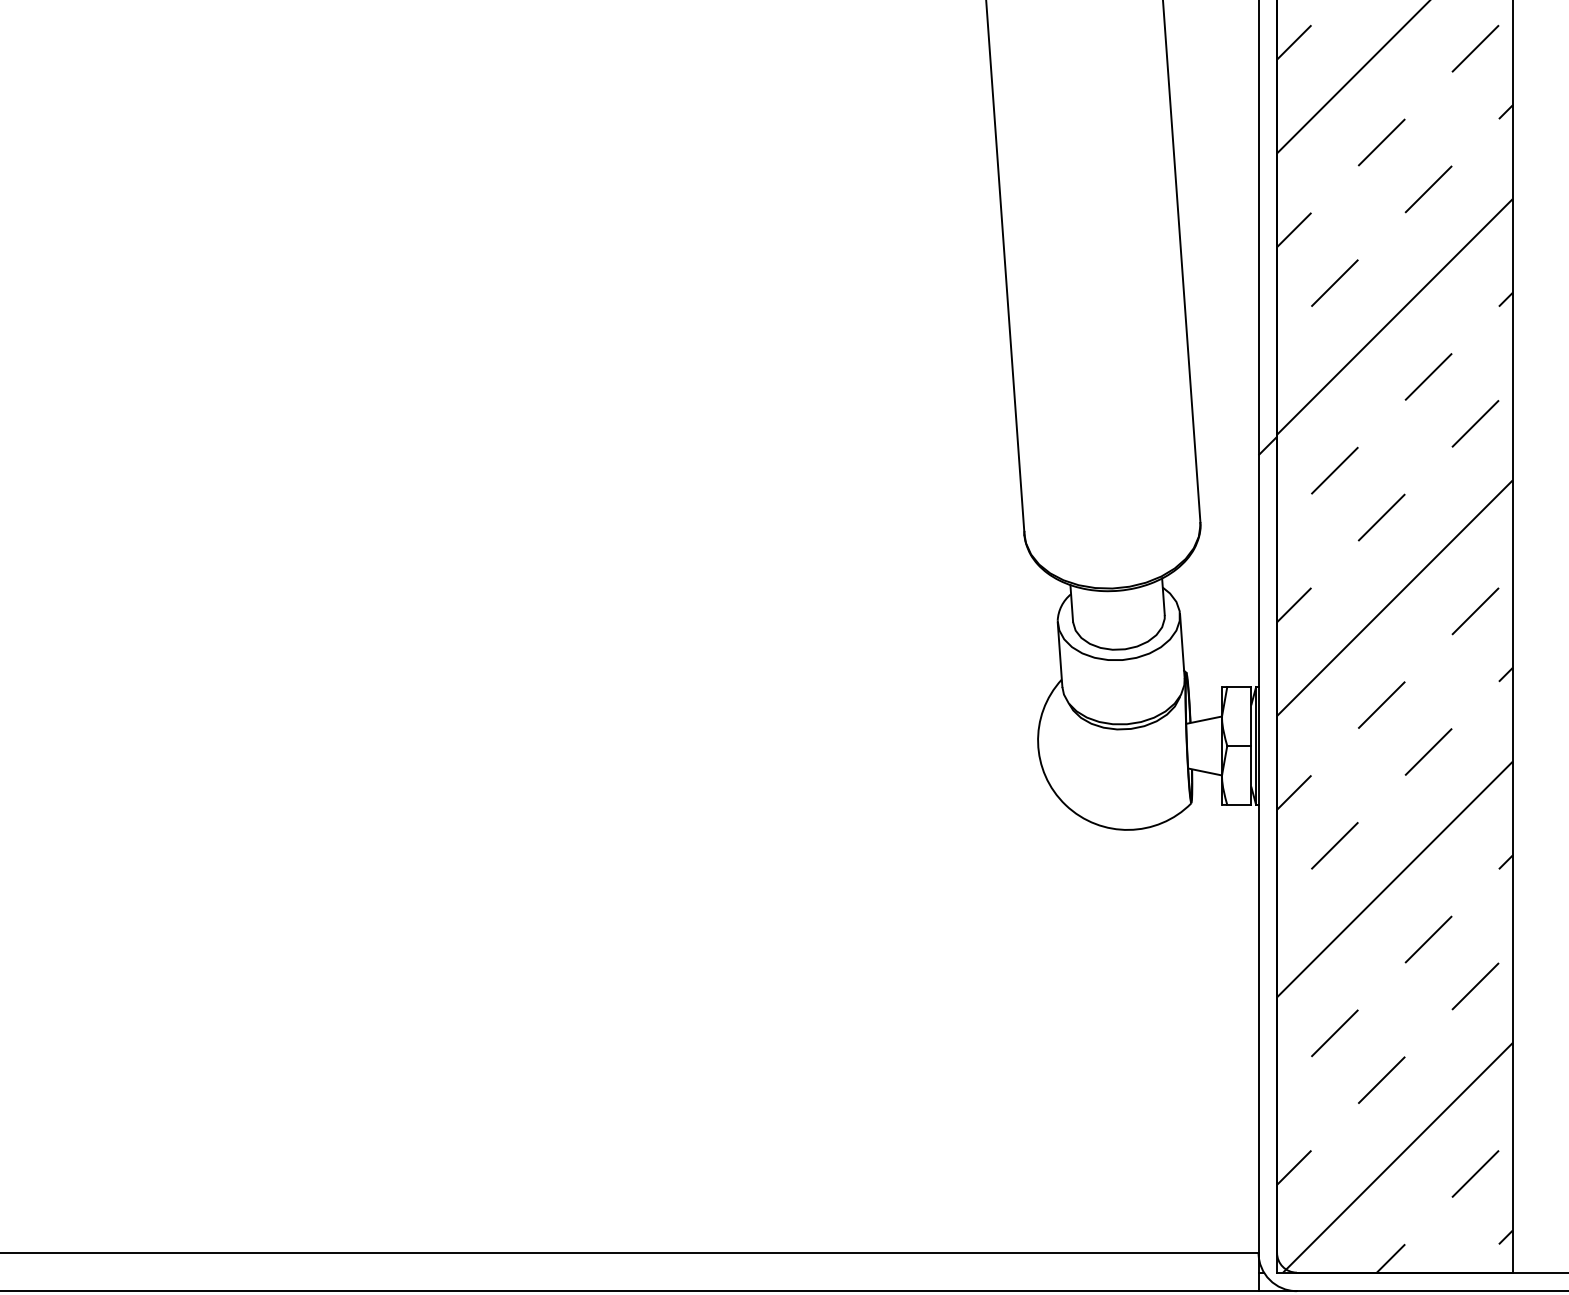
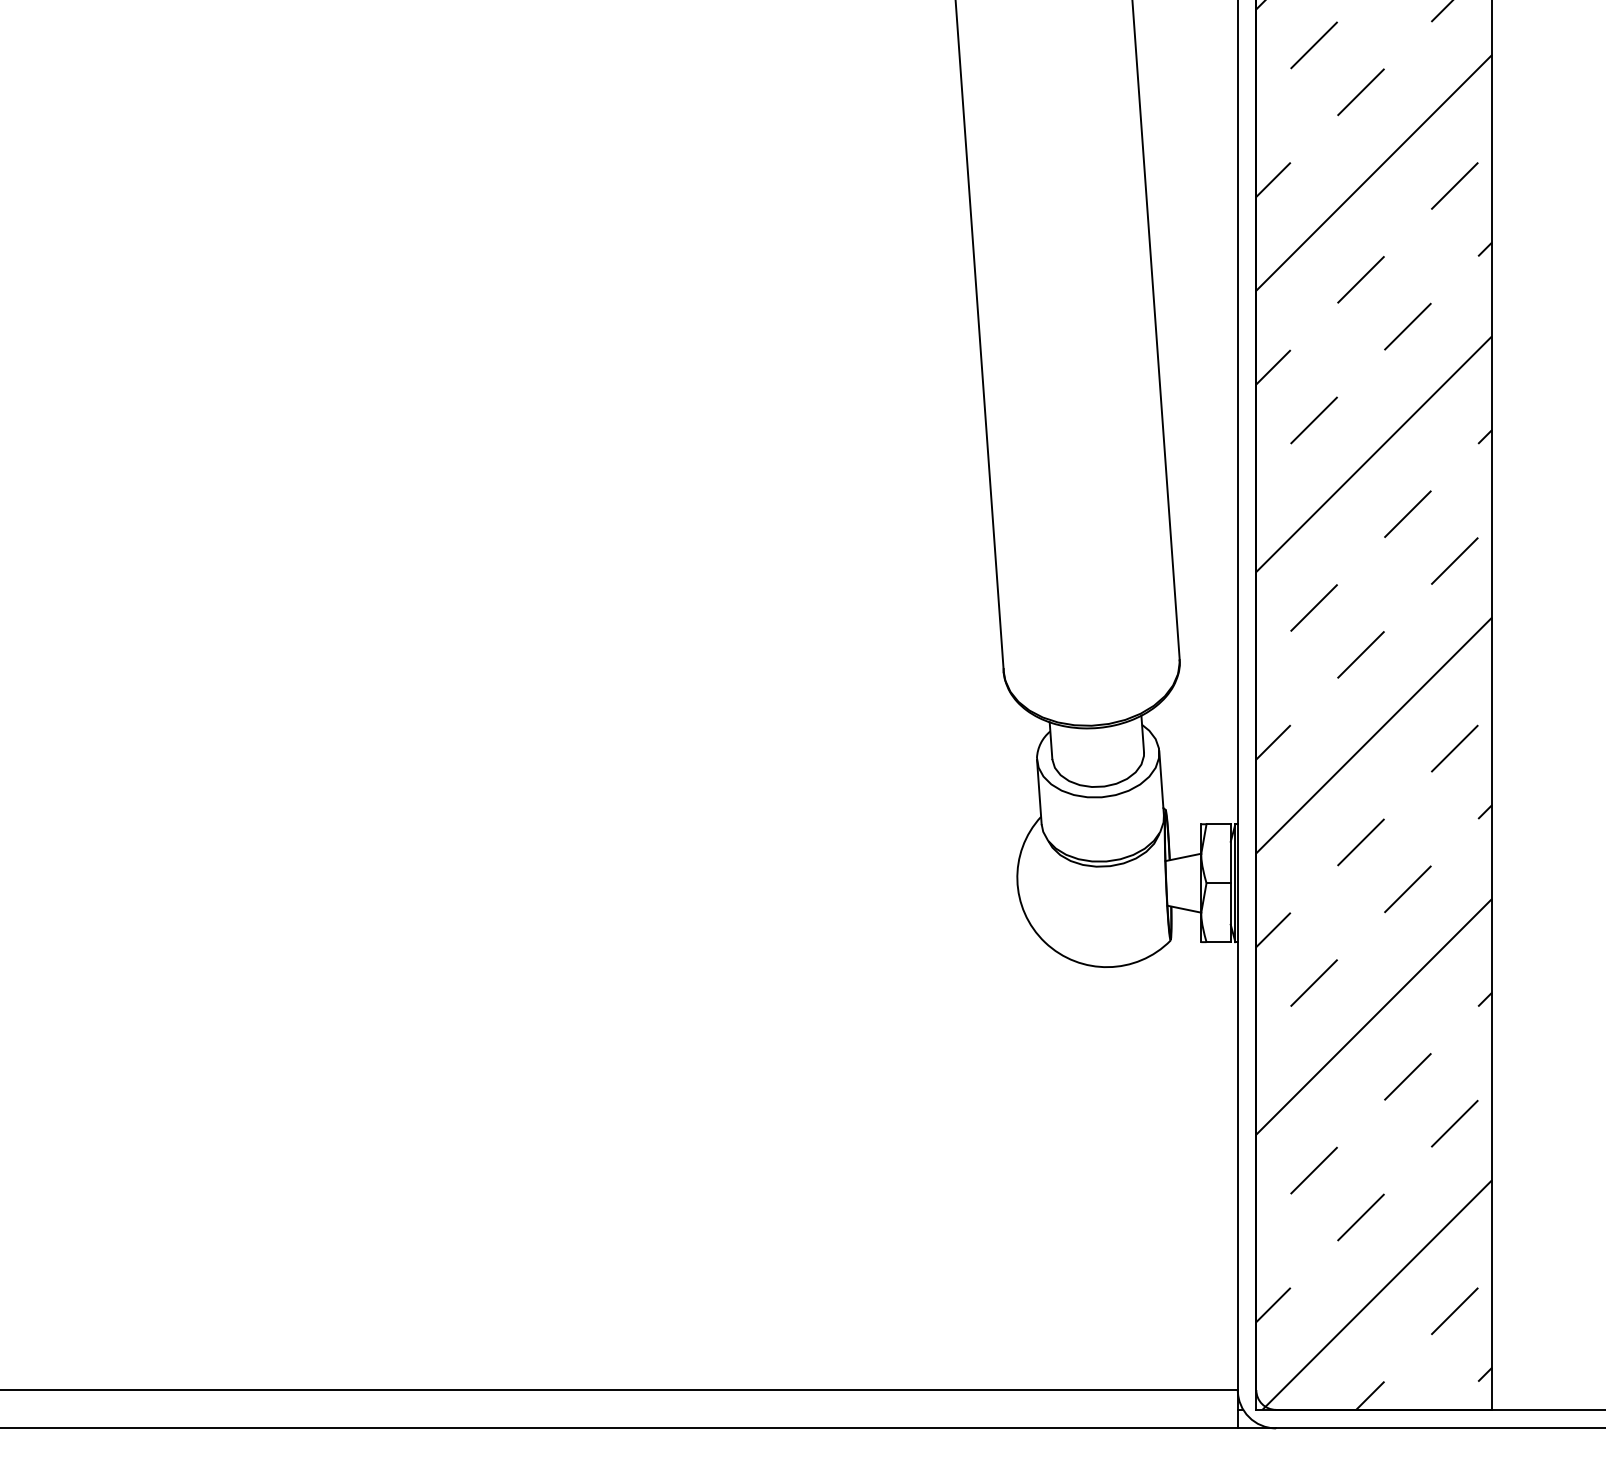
hatch: (1267, 446) -> (1246, 583), removed

